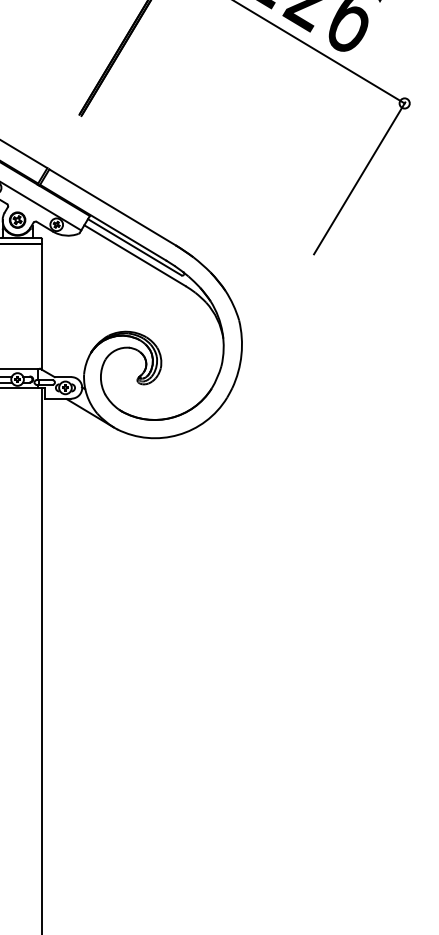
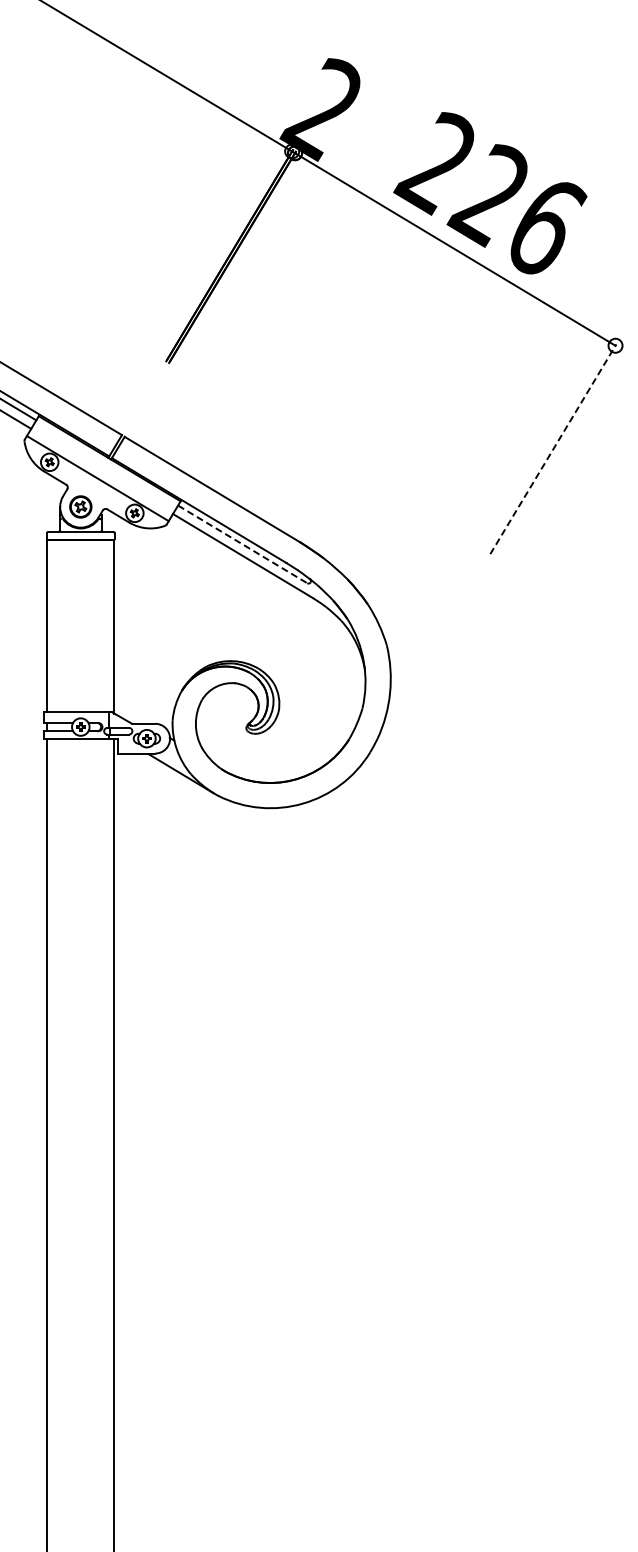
line: (359, 177) -> (553, 448), solid -> dashed
line: (135, 247) -> (243, 544), solid -> dashed

